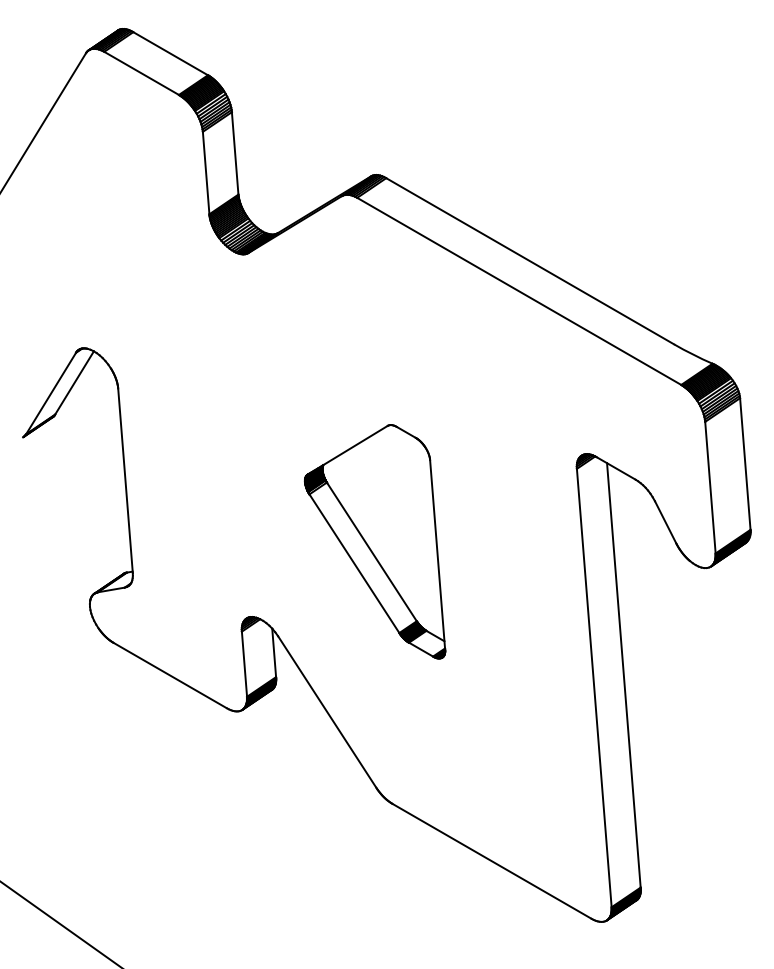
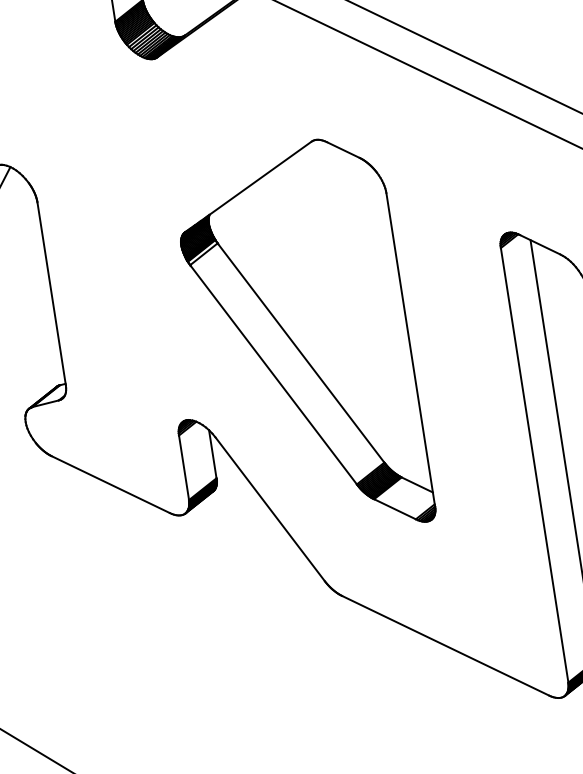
part: (374, 541) -> (304, 335), size x1.67

